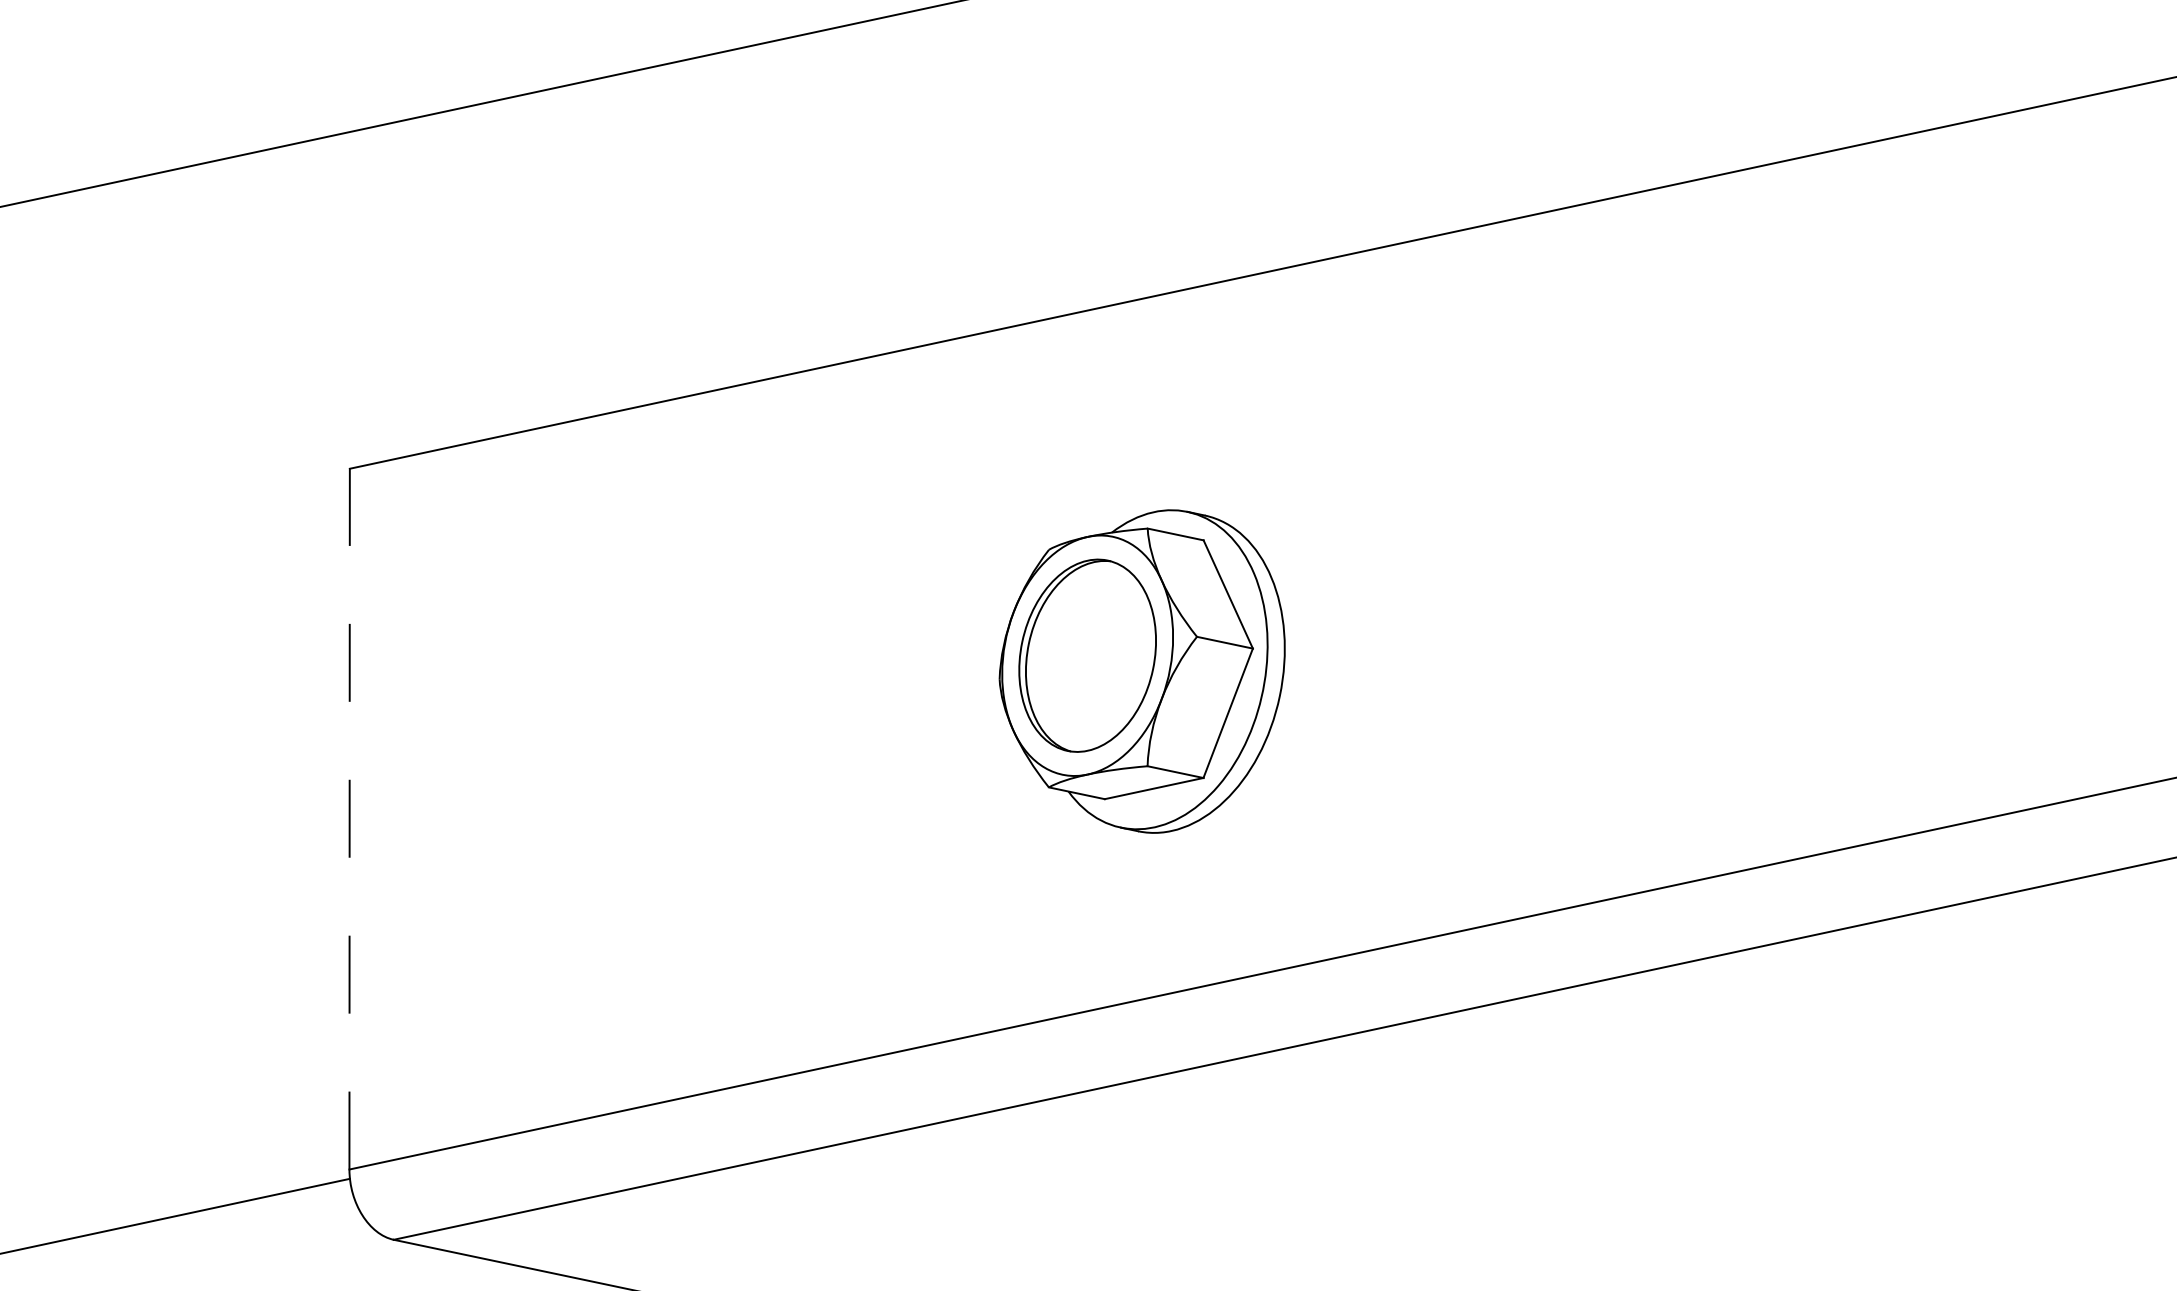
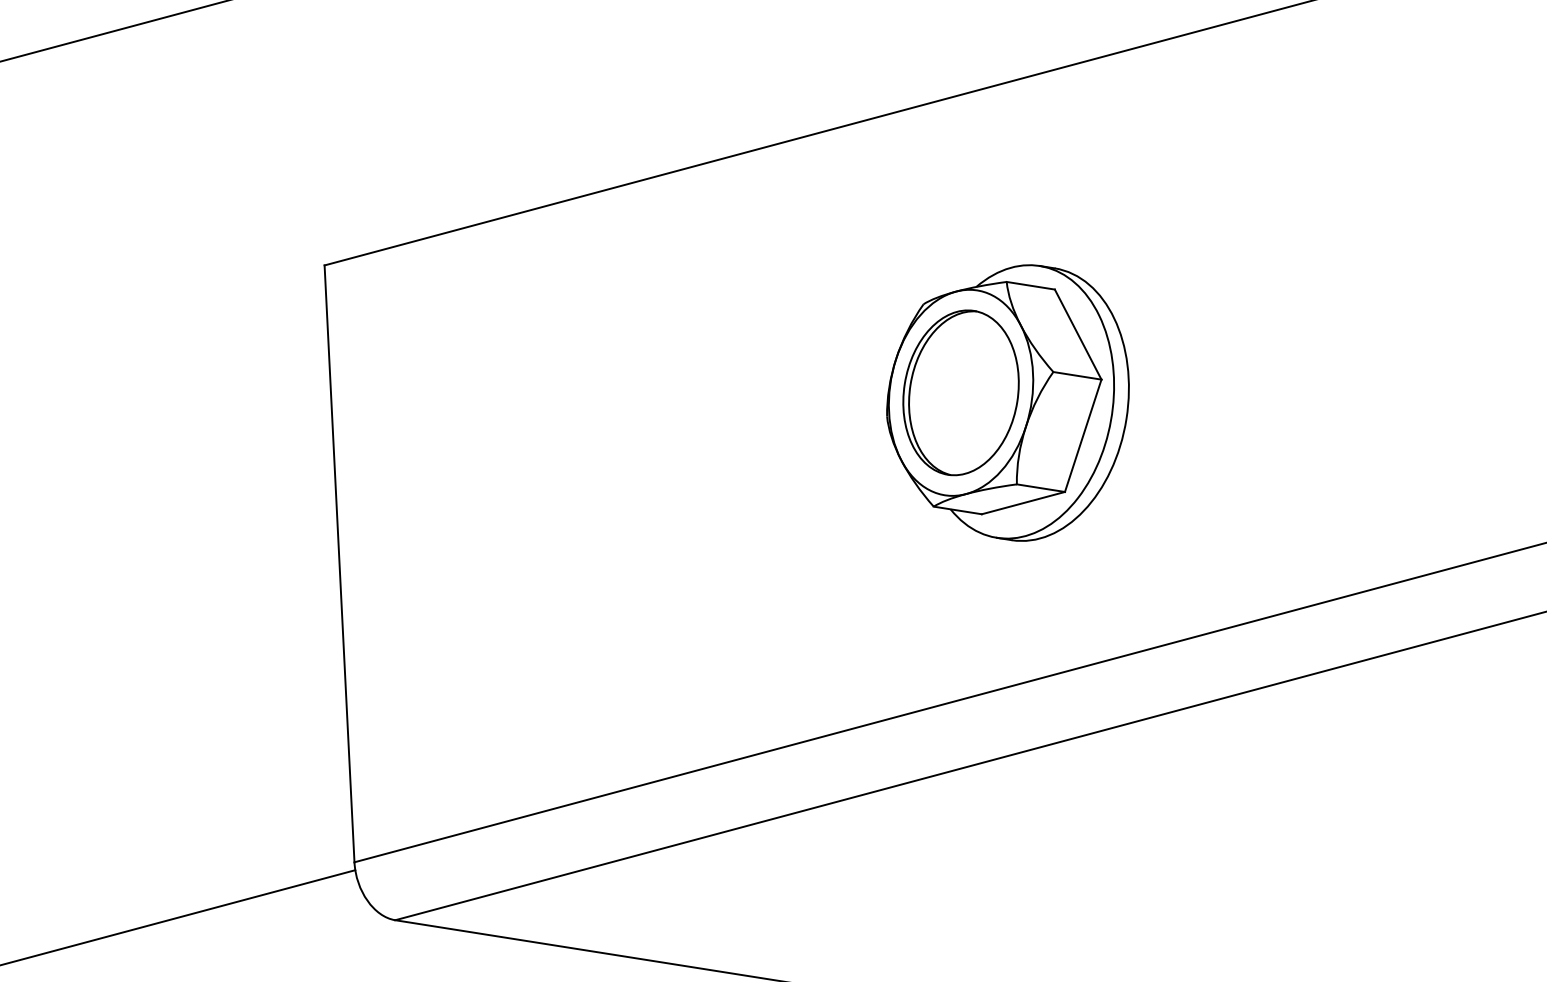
line: (349, 818) -> (339, 563), dashed -> solid

